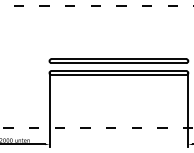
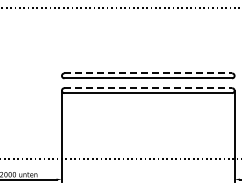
line: (119, 59) -> (148, 73), solid -> dashed
line: (119, 71) -> (148, 88), solid -> dashed

